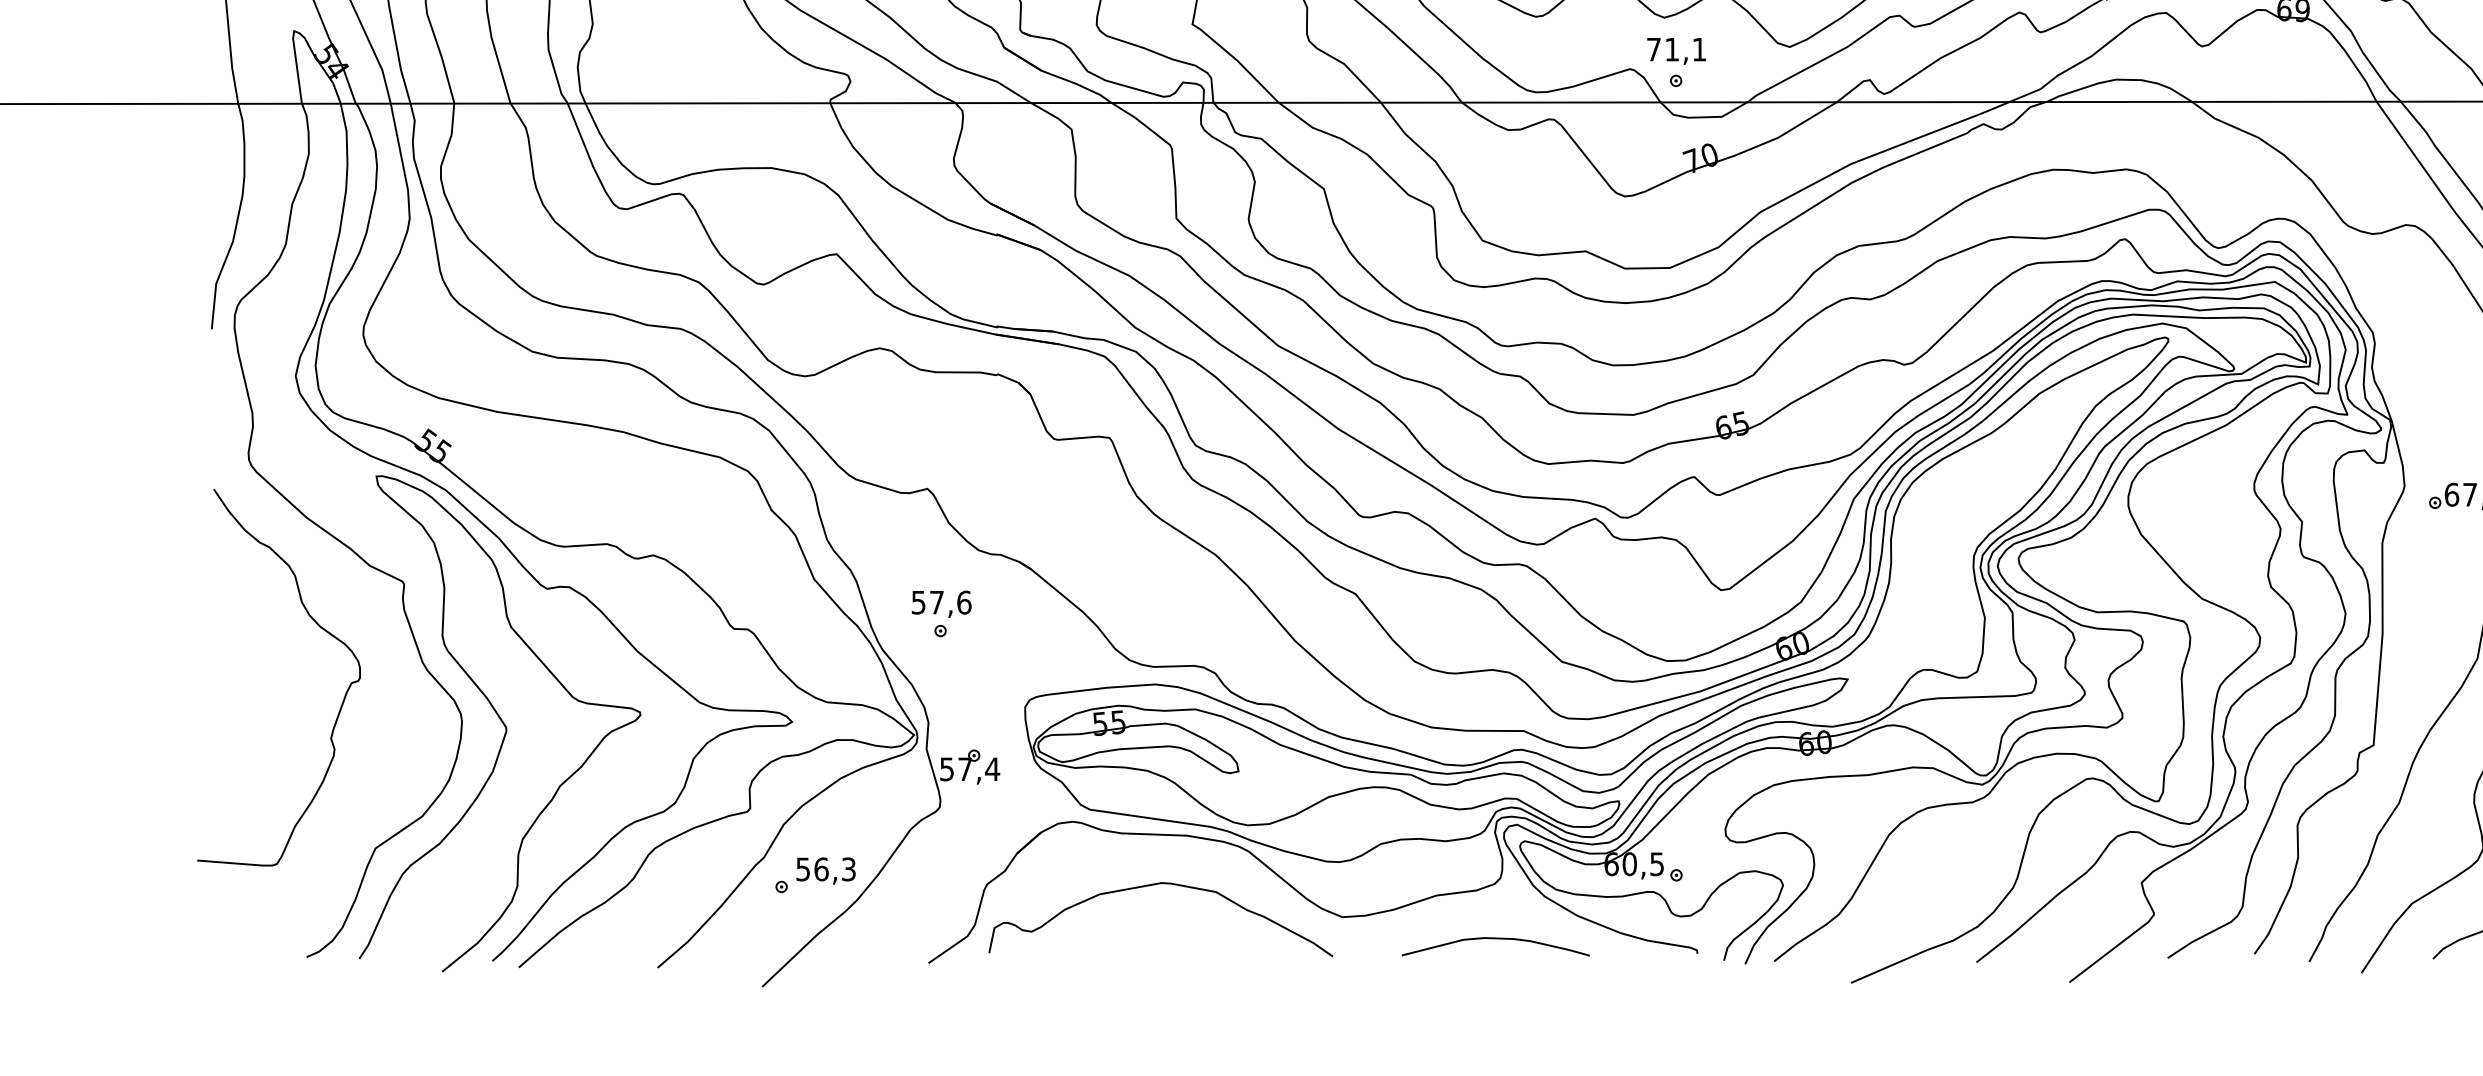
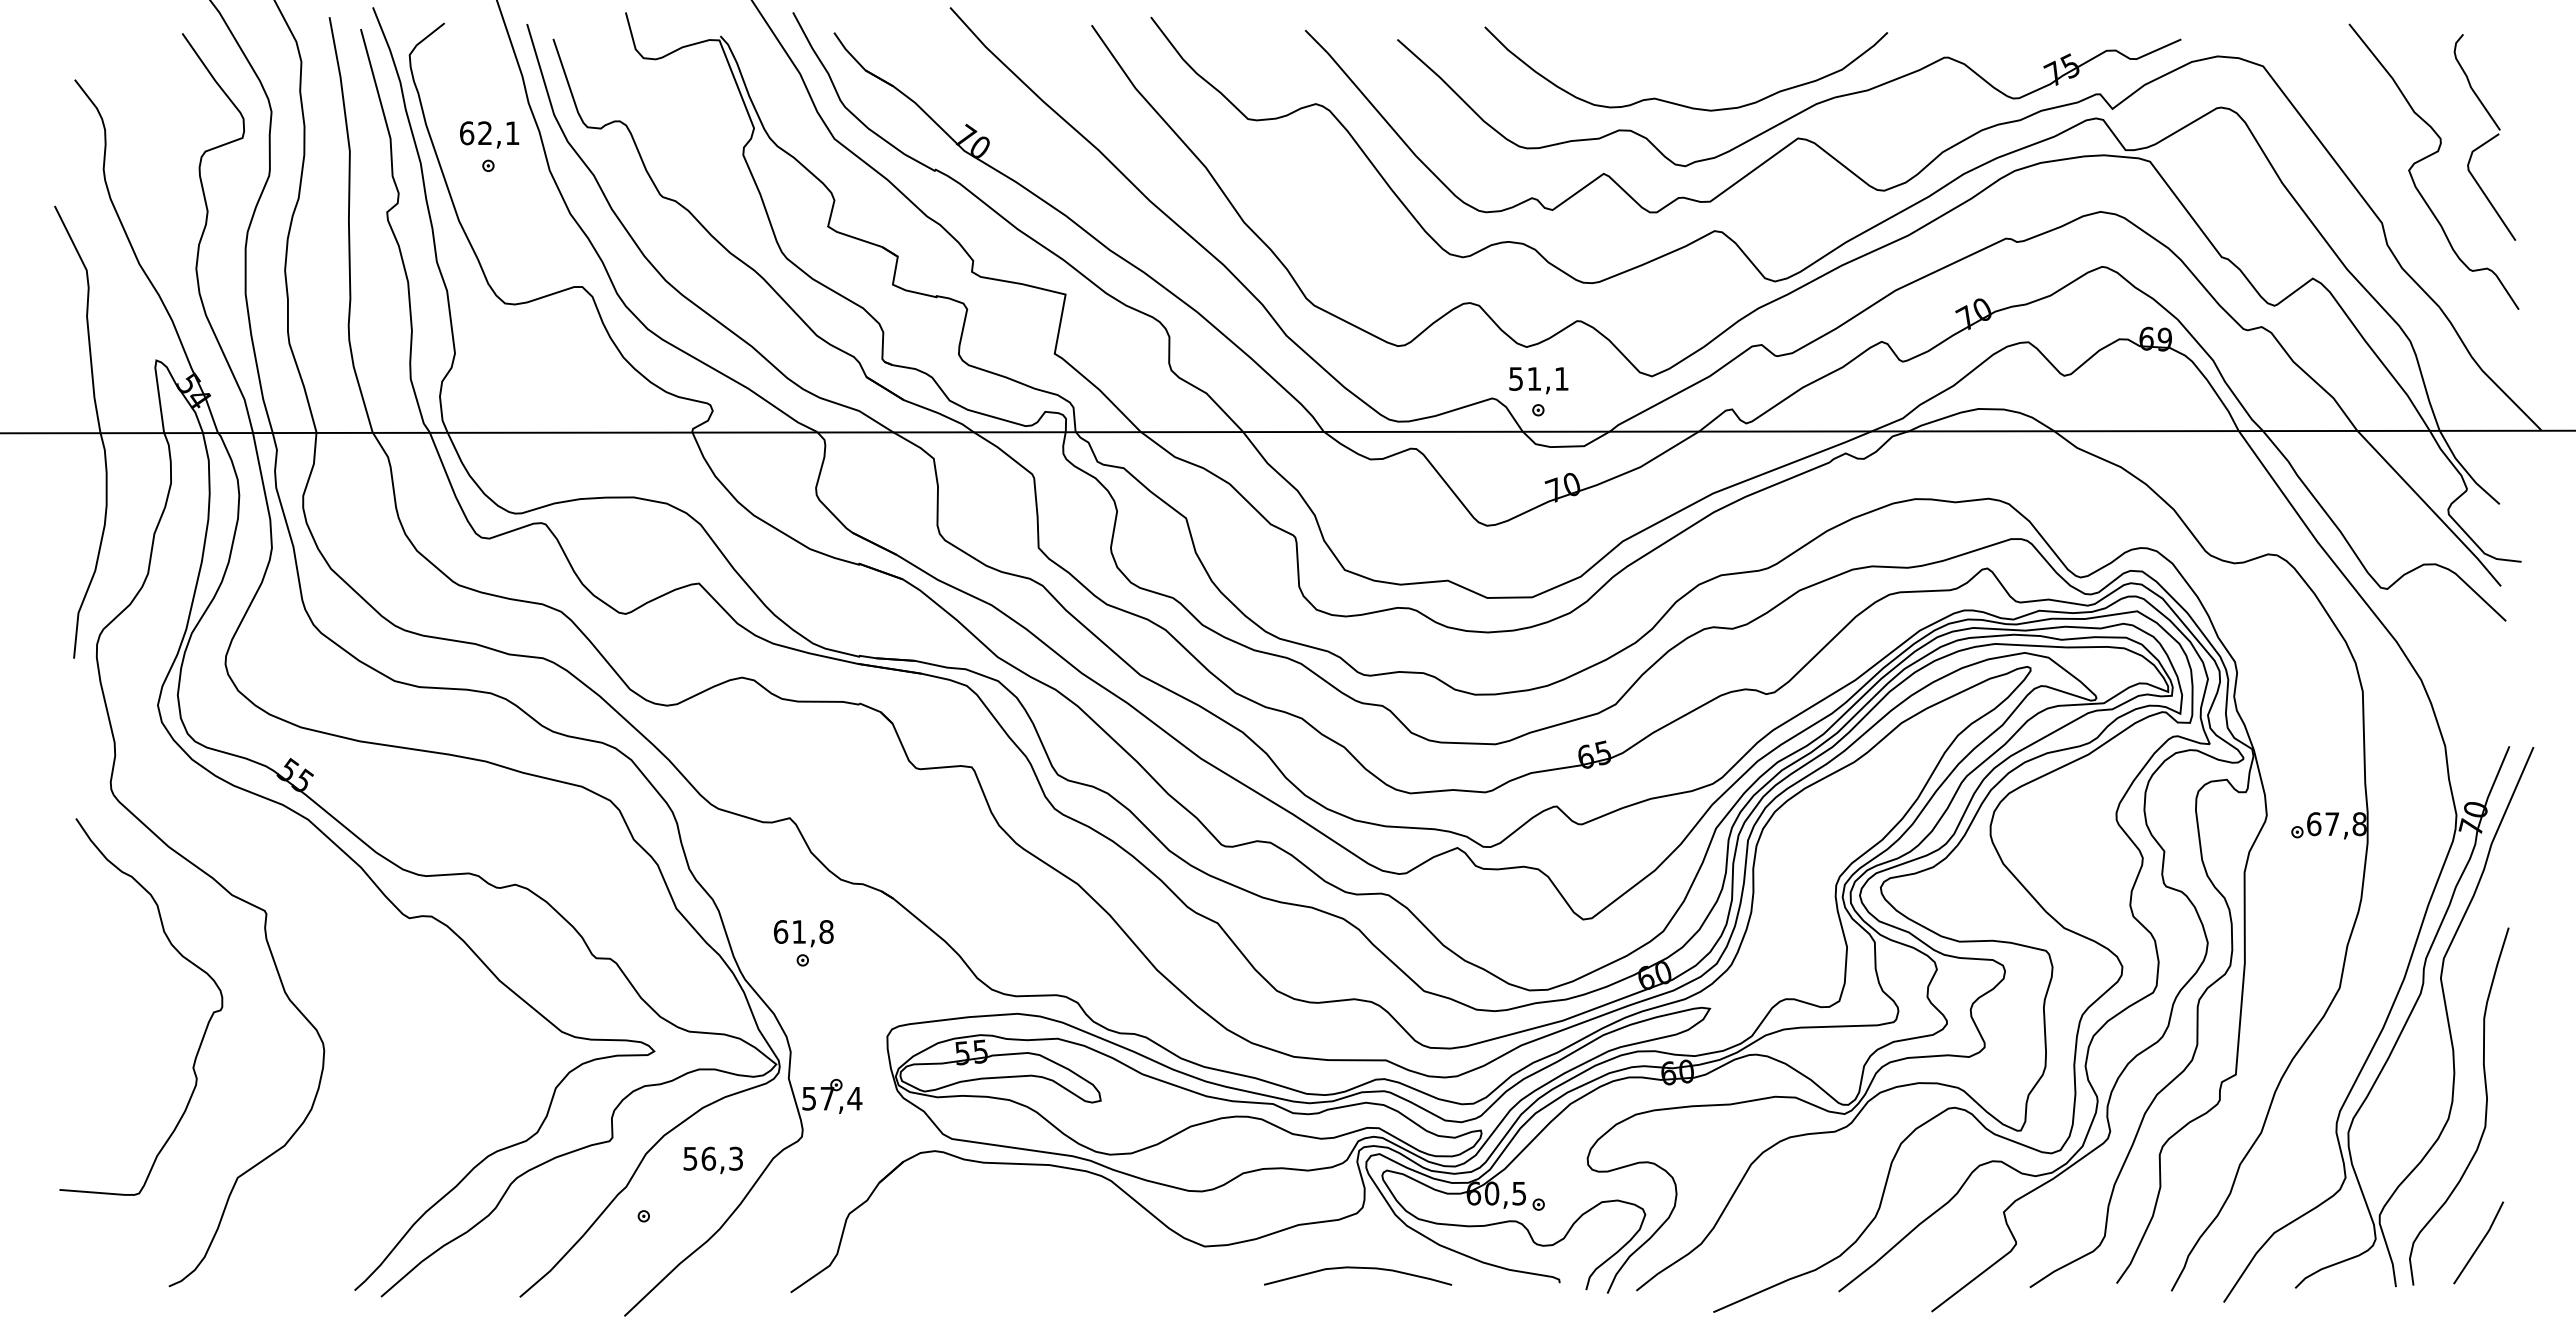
text: (1653, 49) -> (1515, 378), 71,1 -> 51,1
text: (941, 602) -> (803, 931), 57,6 -> 61,8
curve: (501, 722) -> (363, 1051), removed
text: (825, 871) -> (712, 1160), moved
curve: (1157, 885) -> (1019, 1214), removed

